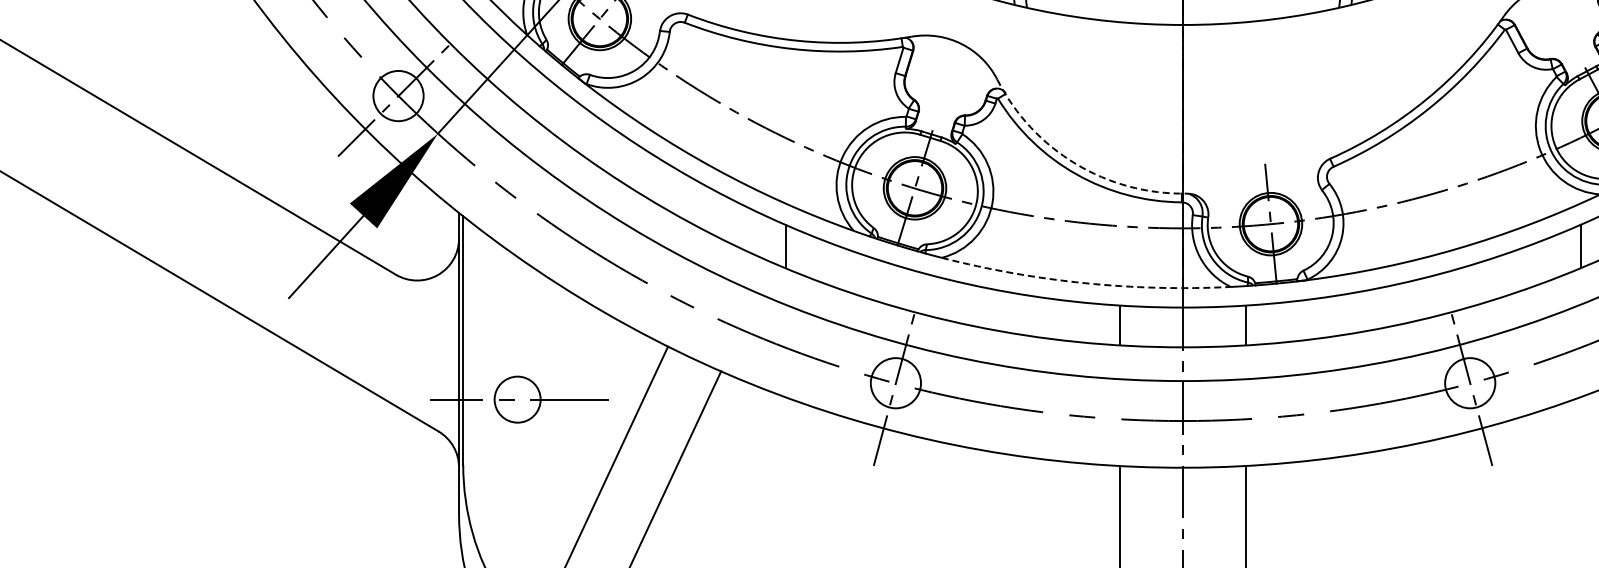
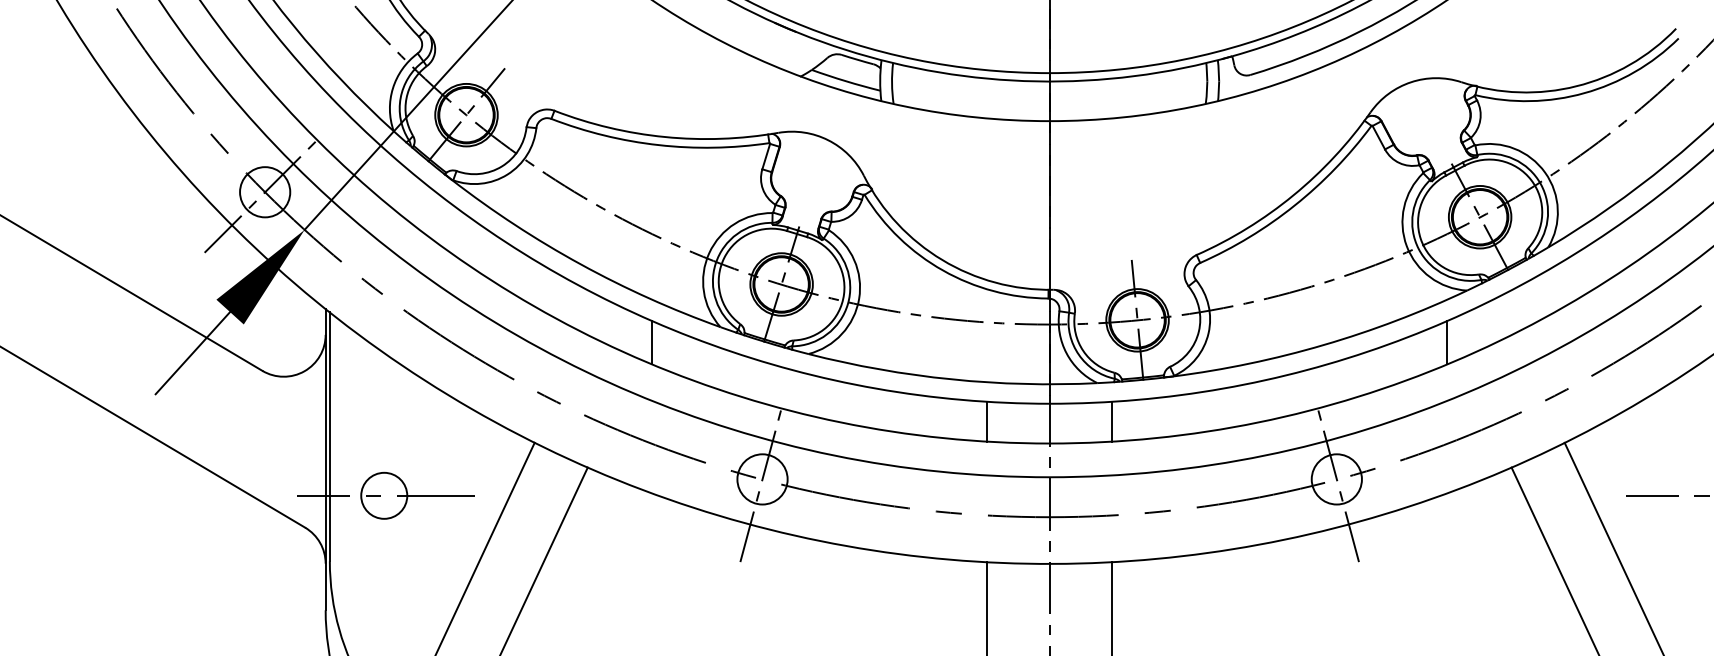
arc: (1075, 164) -> (942, 260), dashed -> solid
arc: (1084, 283) -> (951, 379), dashed -> solid

